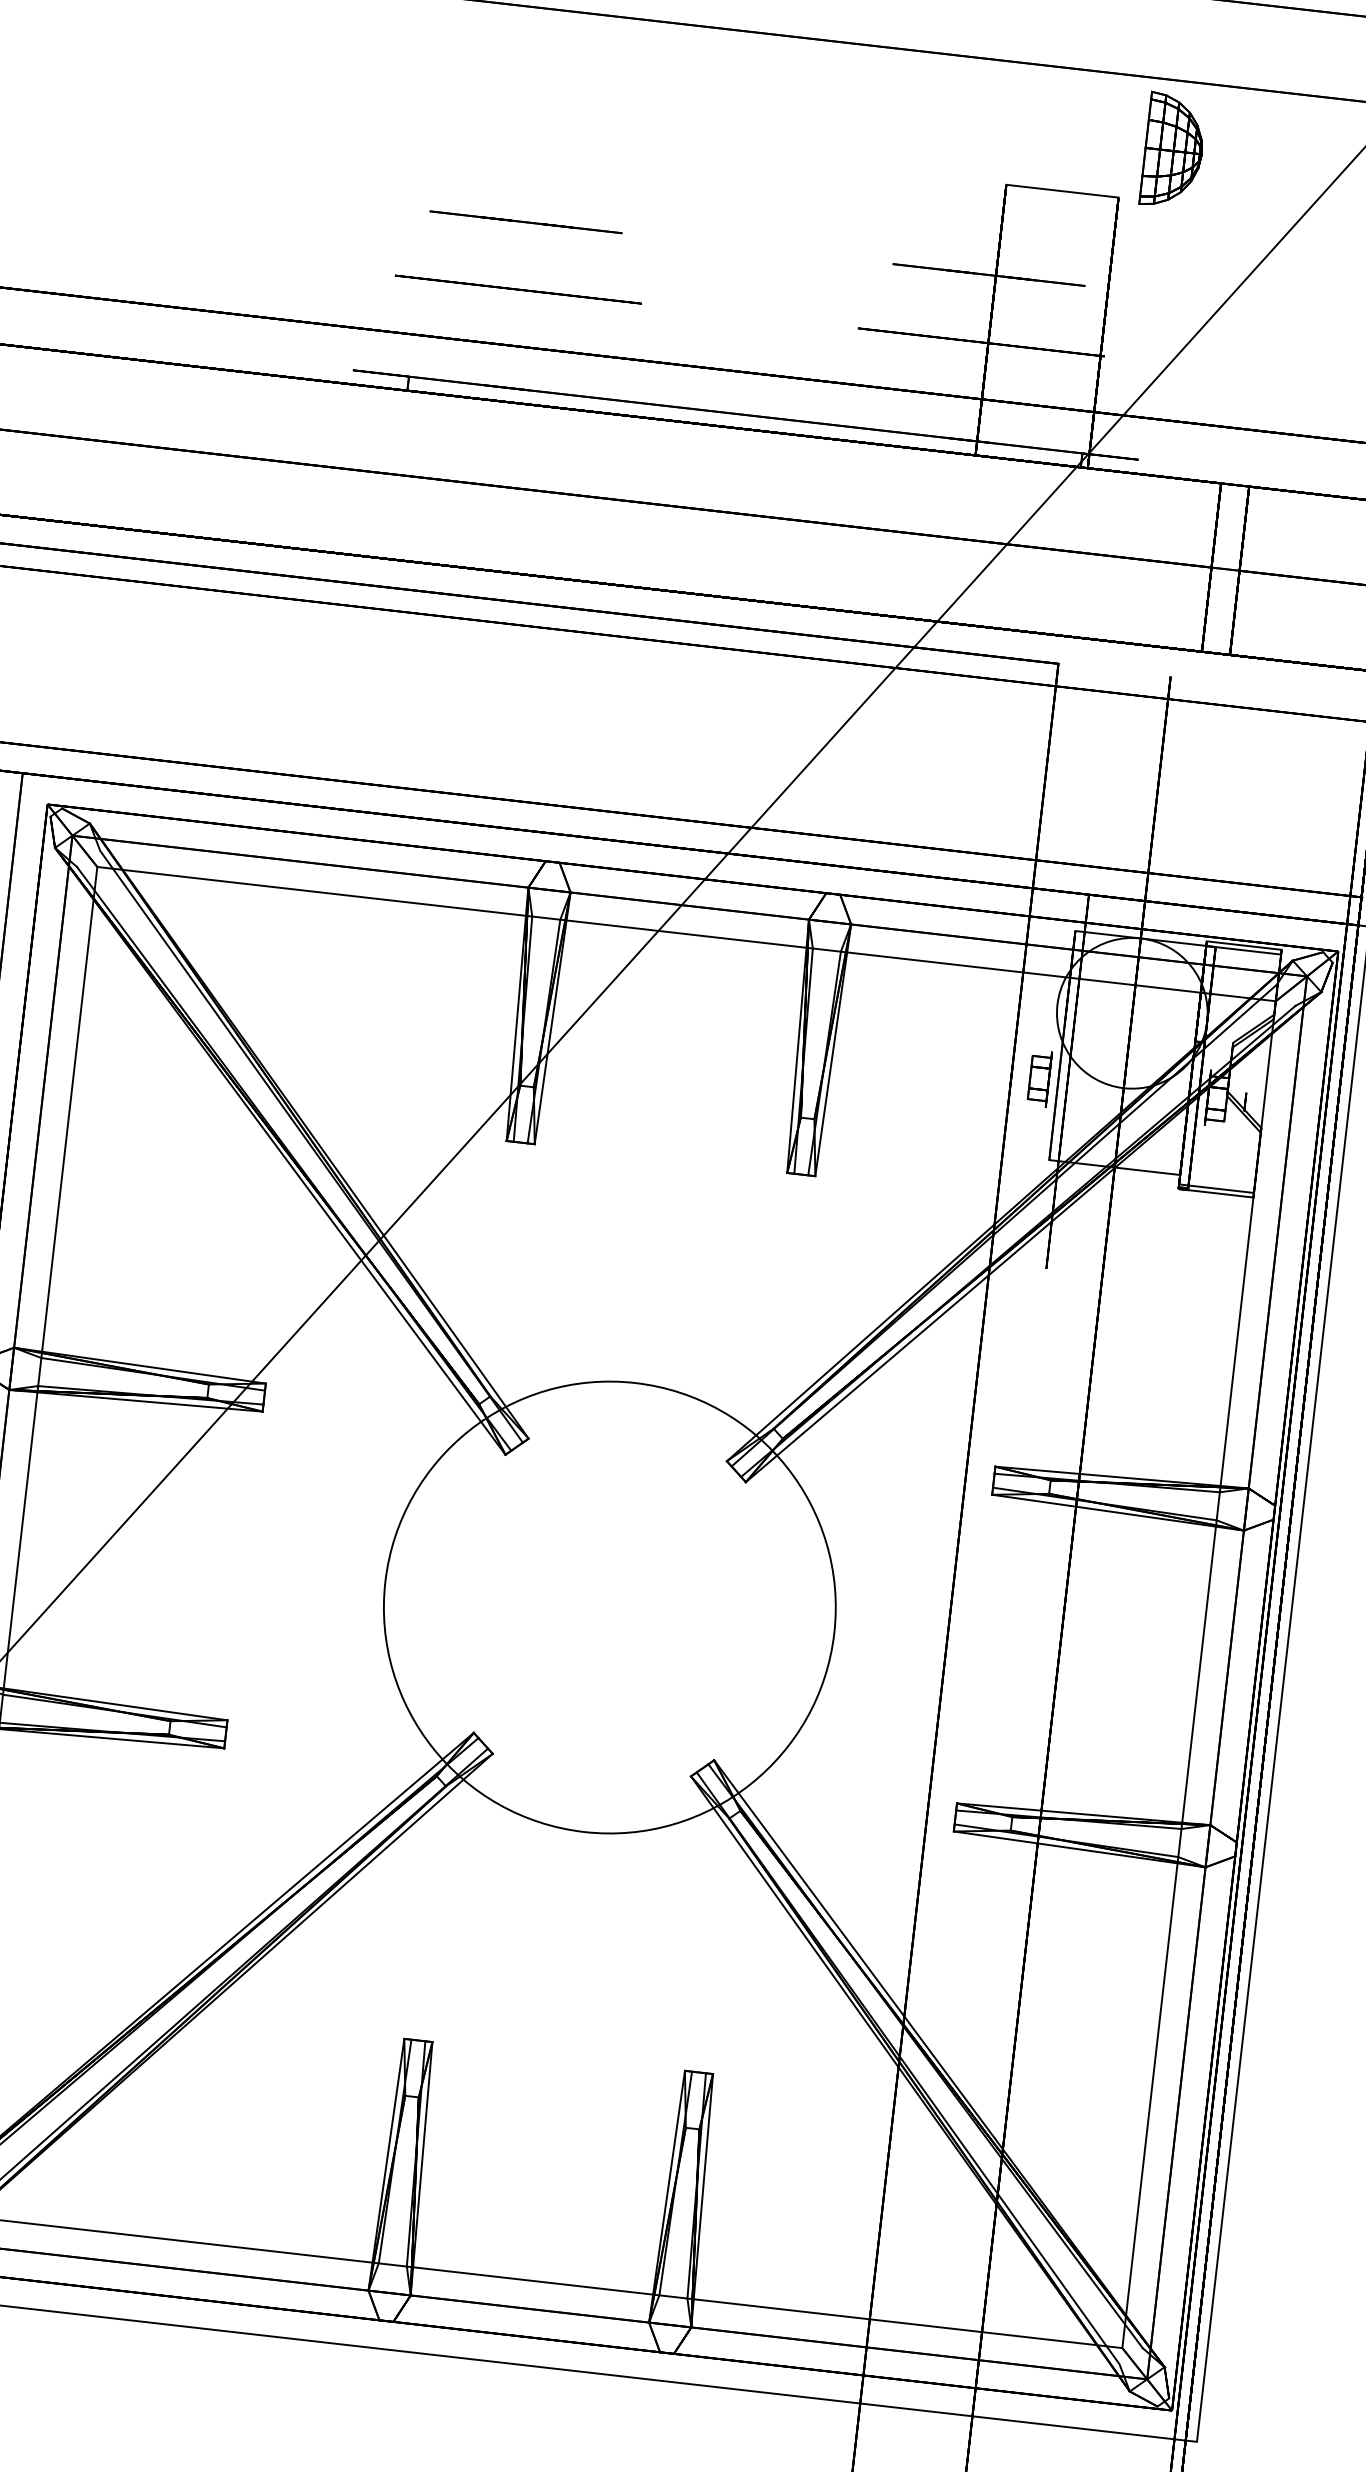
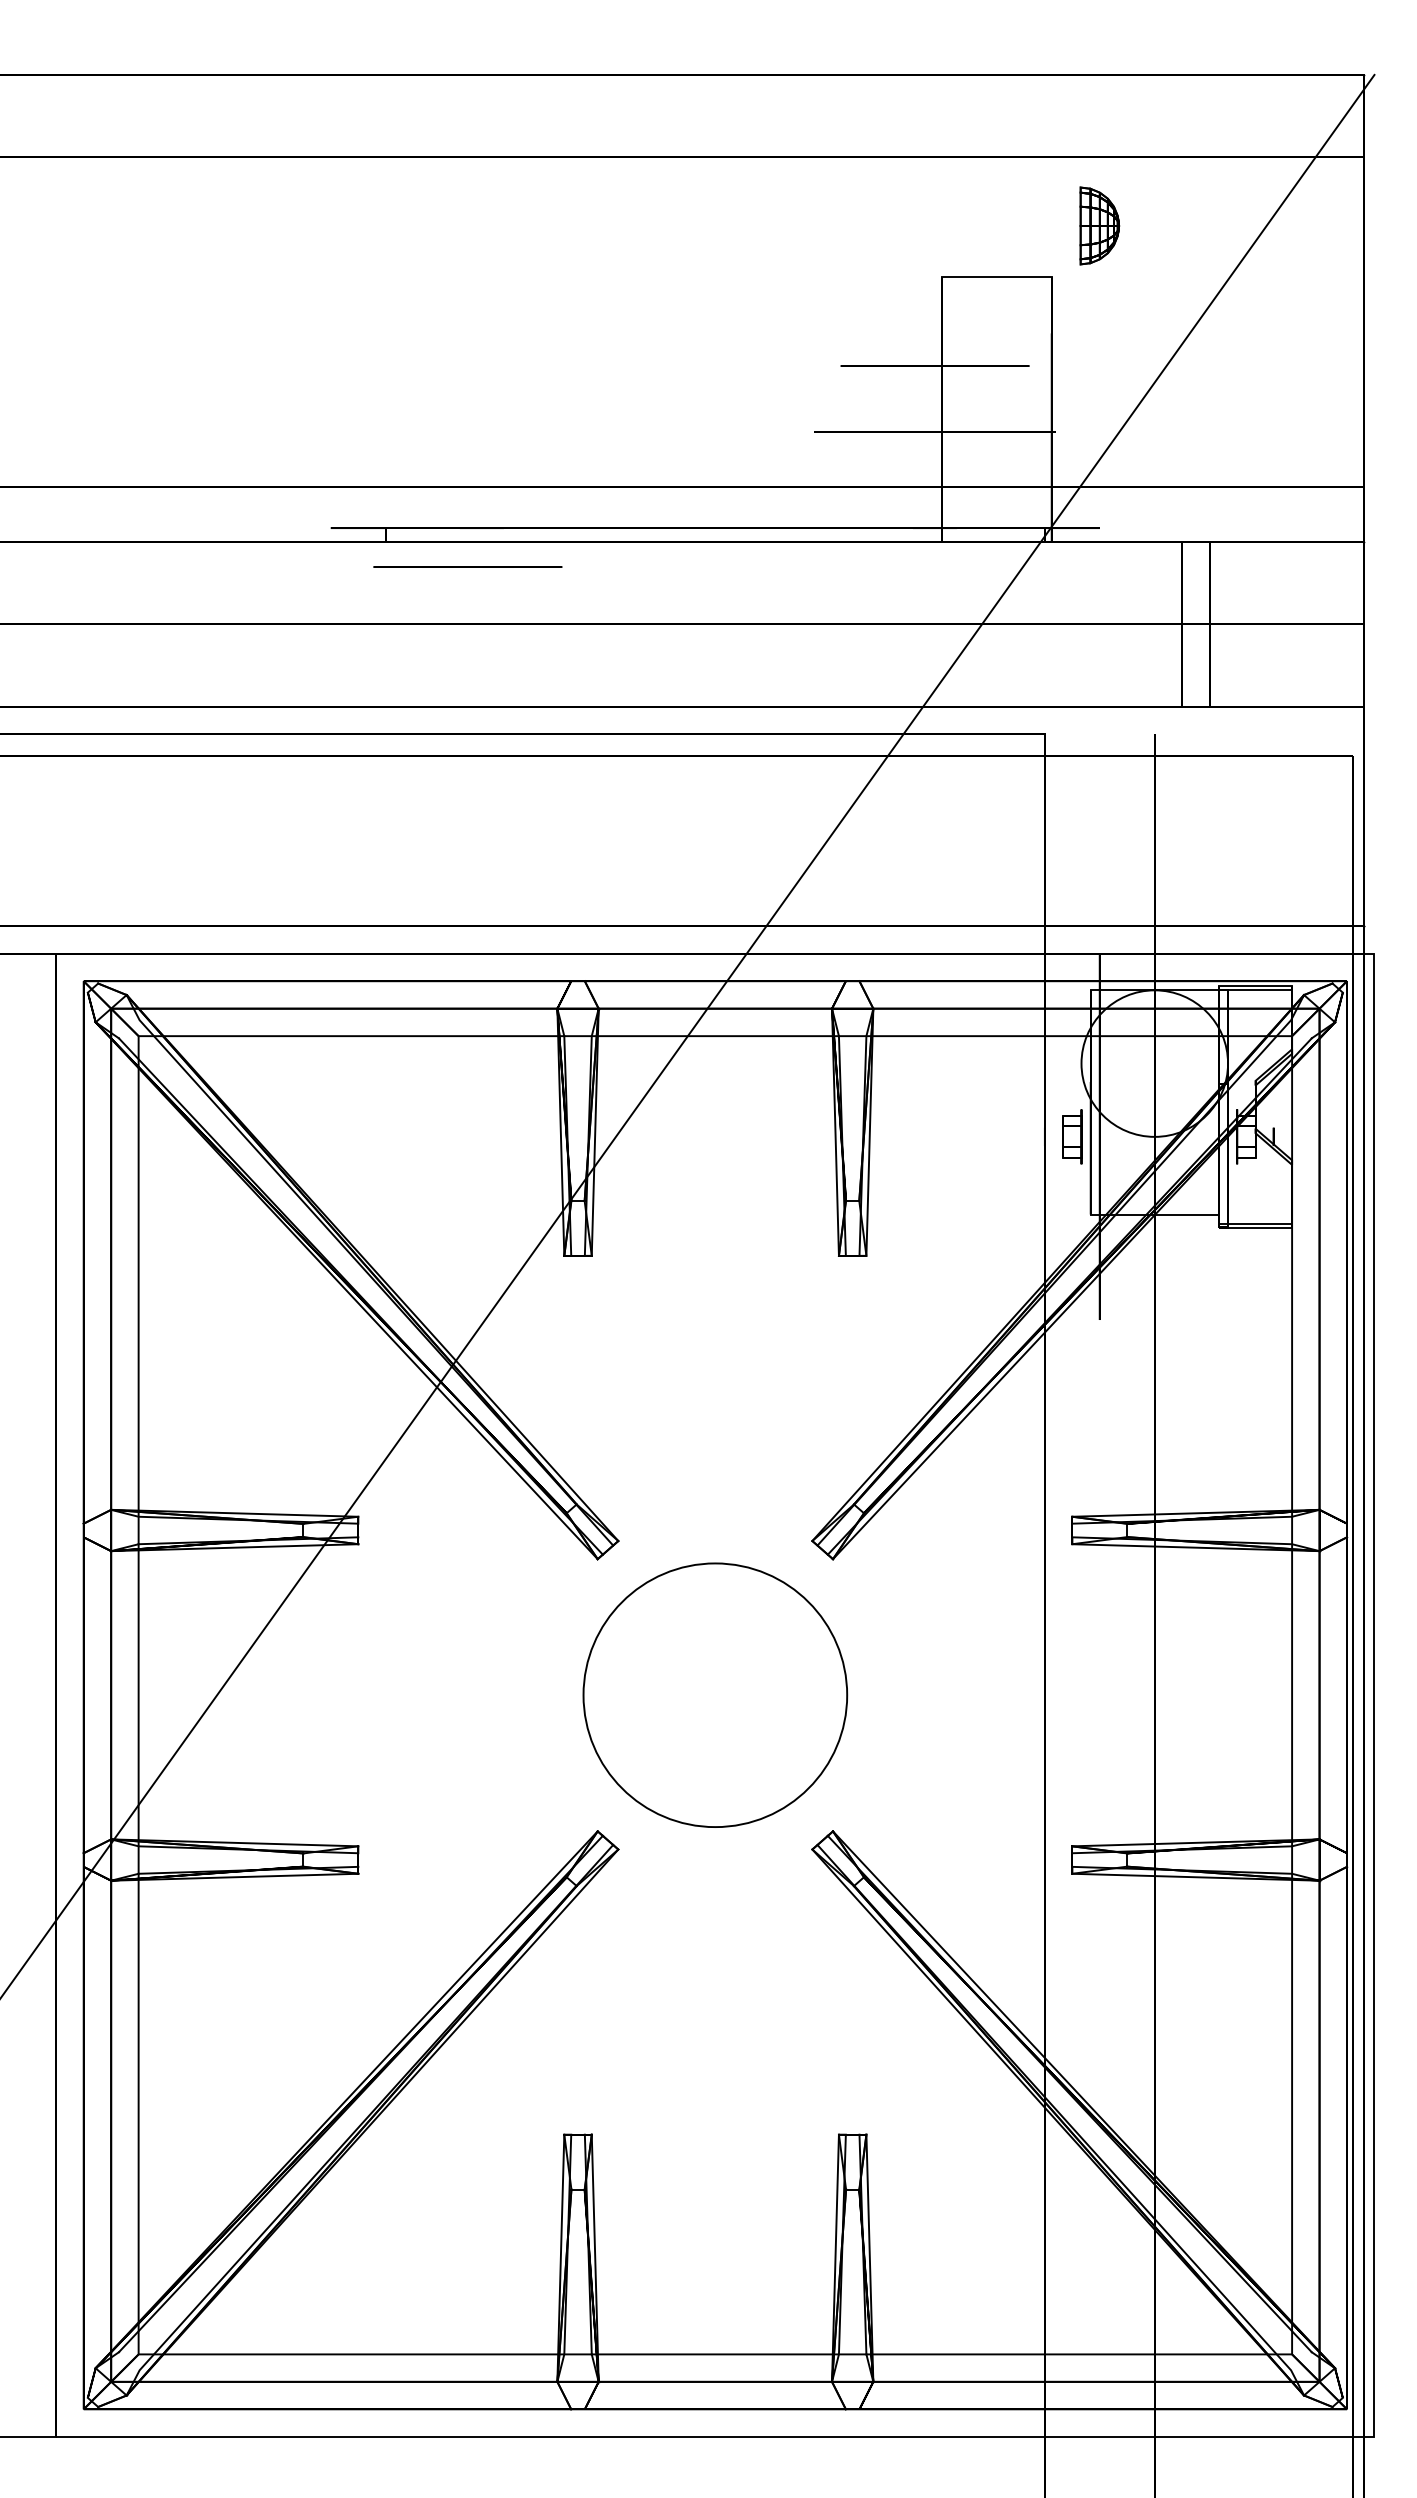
part: (1173, 150) -> (1099, 225), size x0.7
line: (525, 221) -> (467, 566), moved
circle: (518, 289) -> (481, 431), removed
circle: (610, 1606) -> (715, 1694), size x0.6

